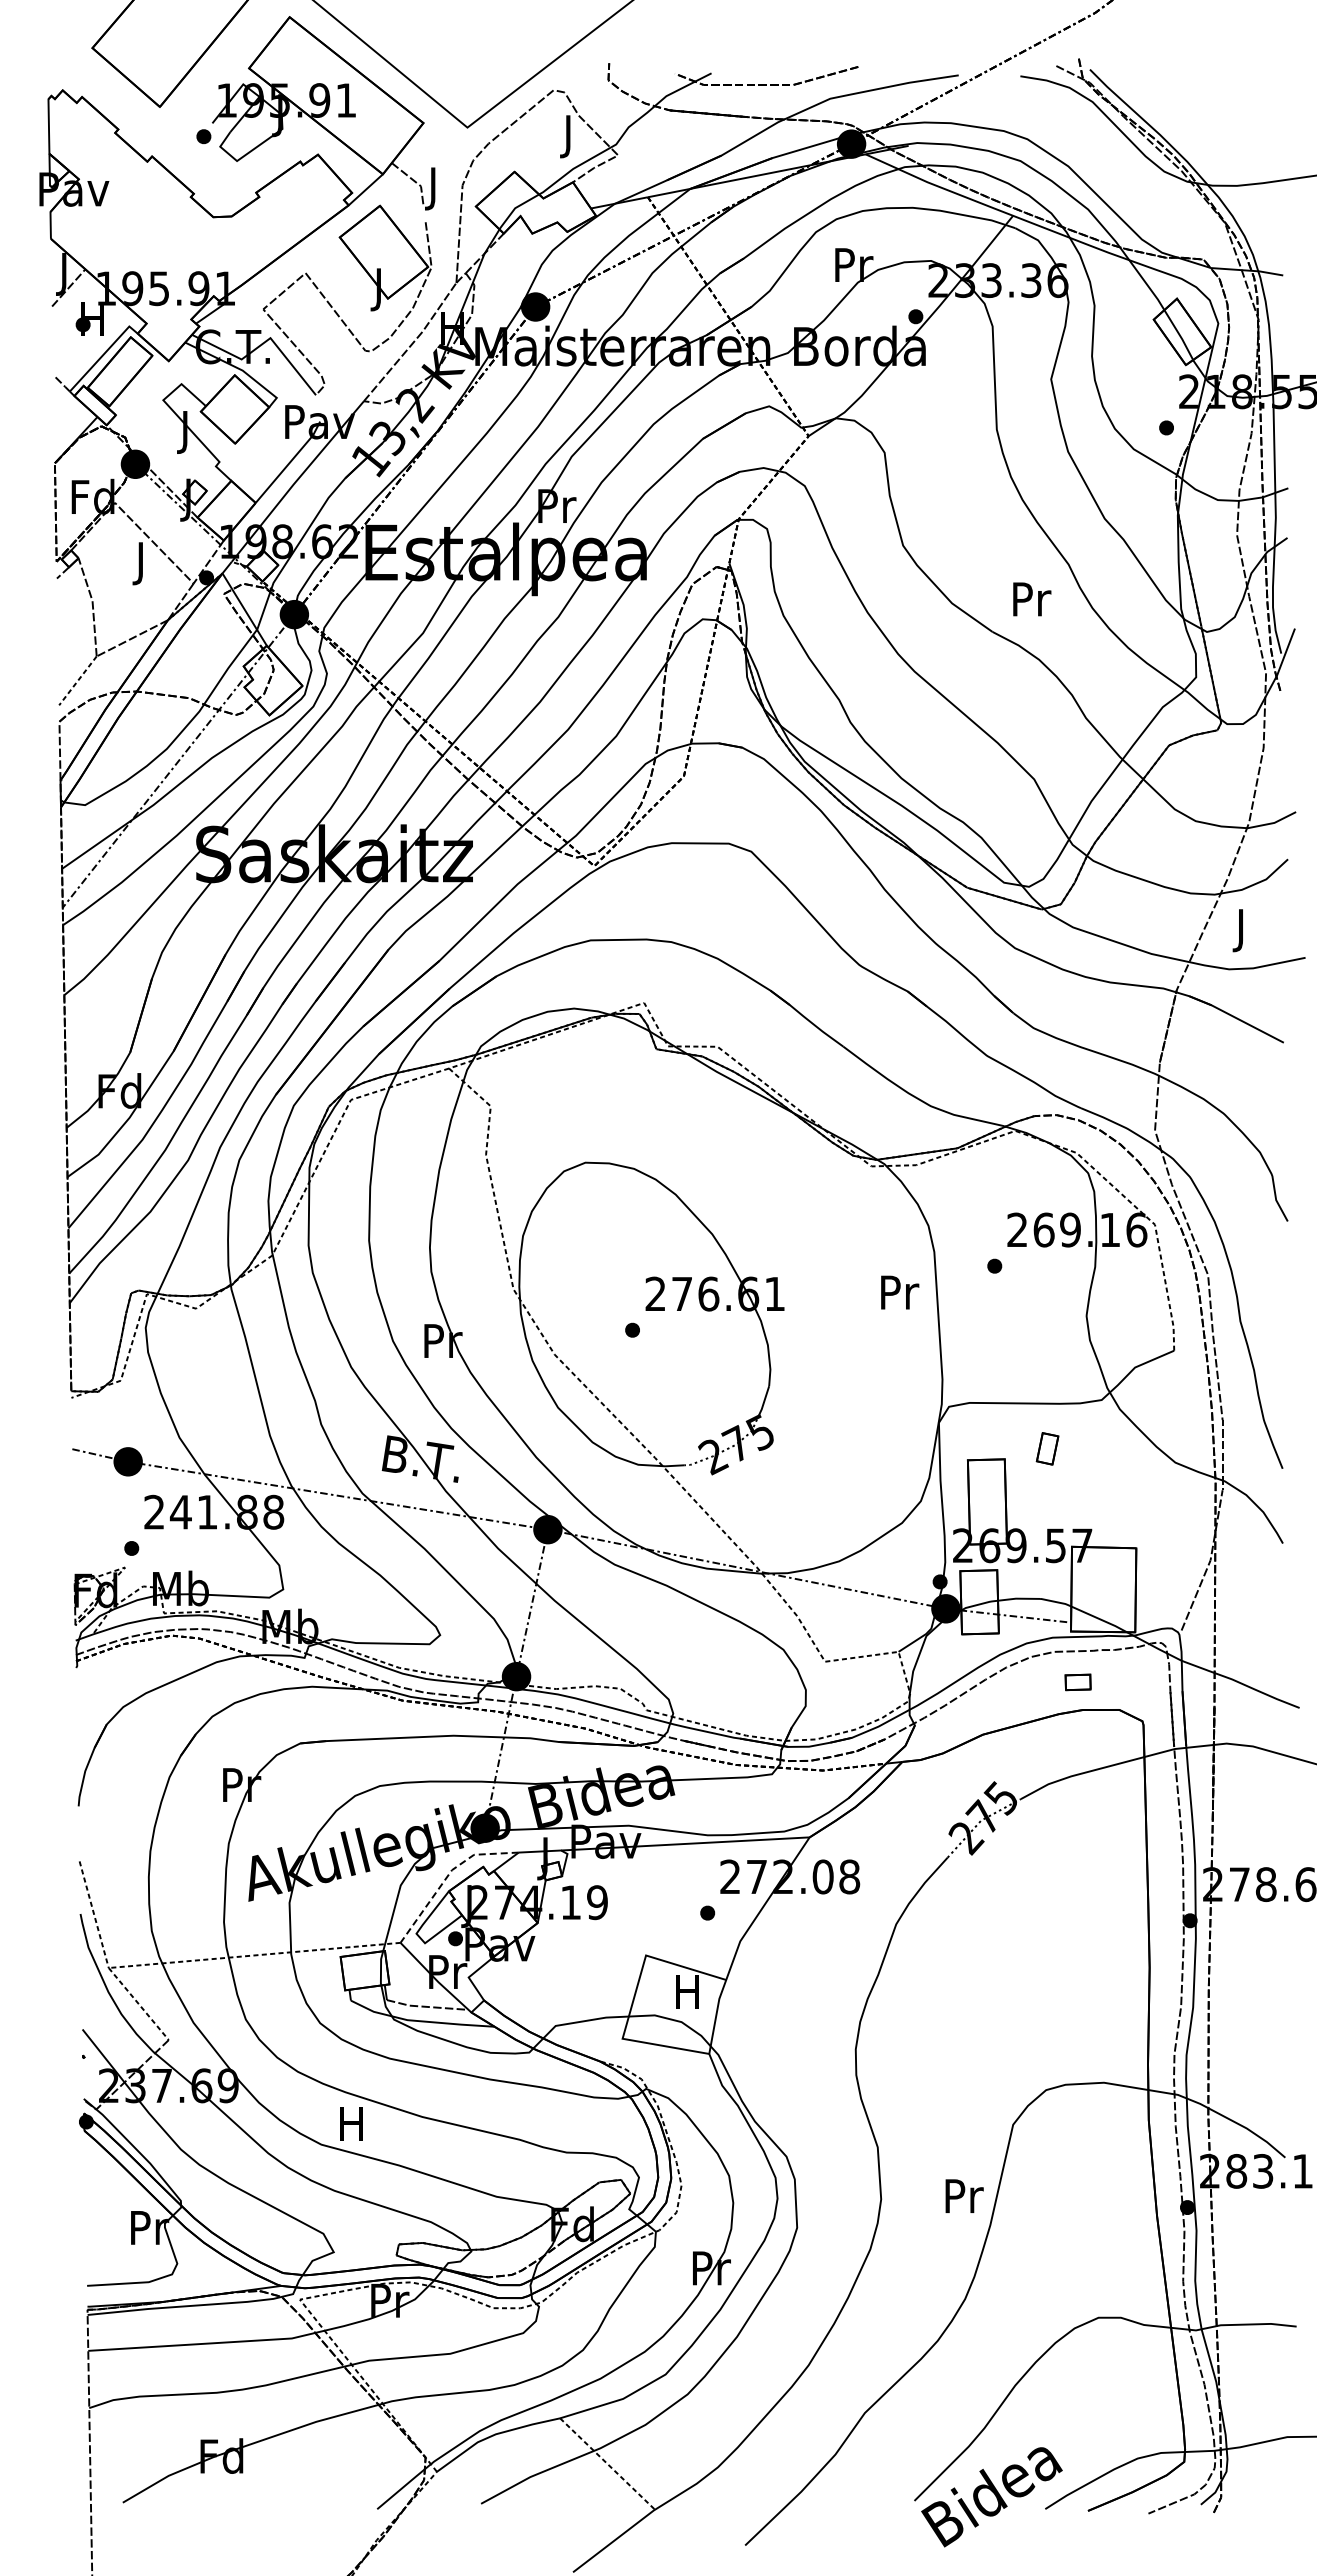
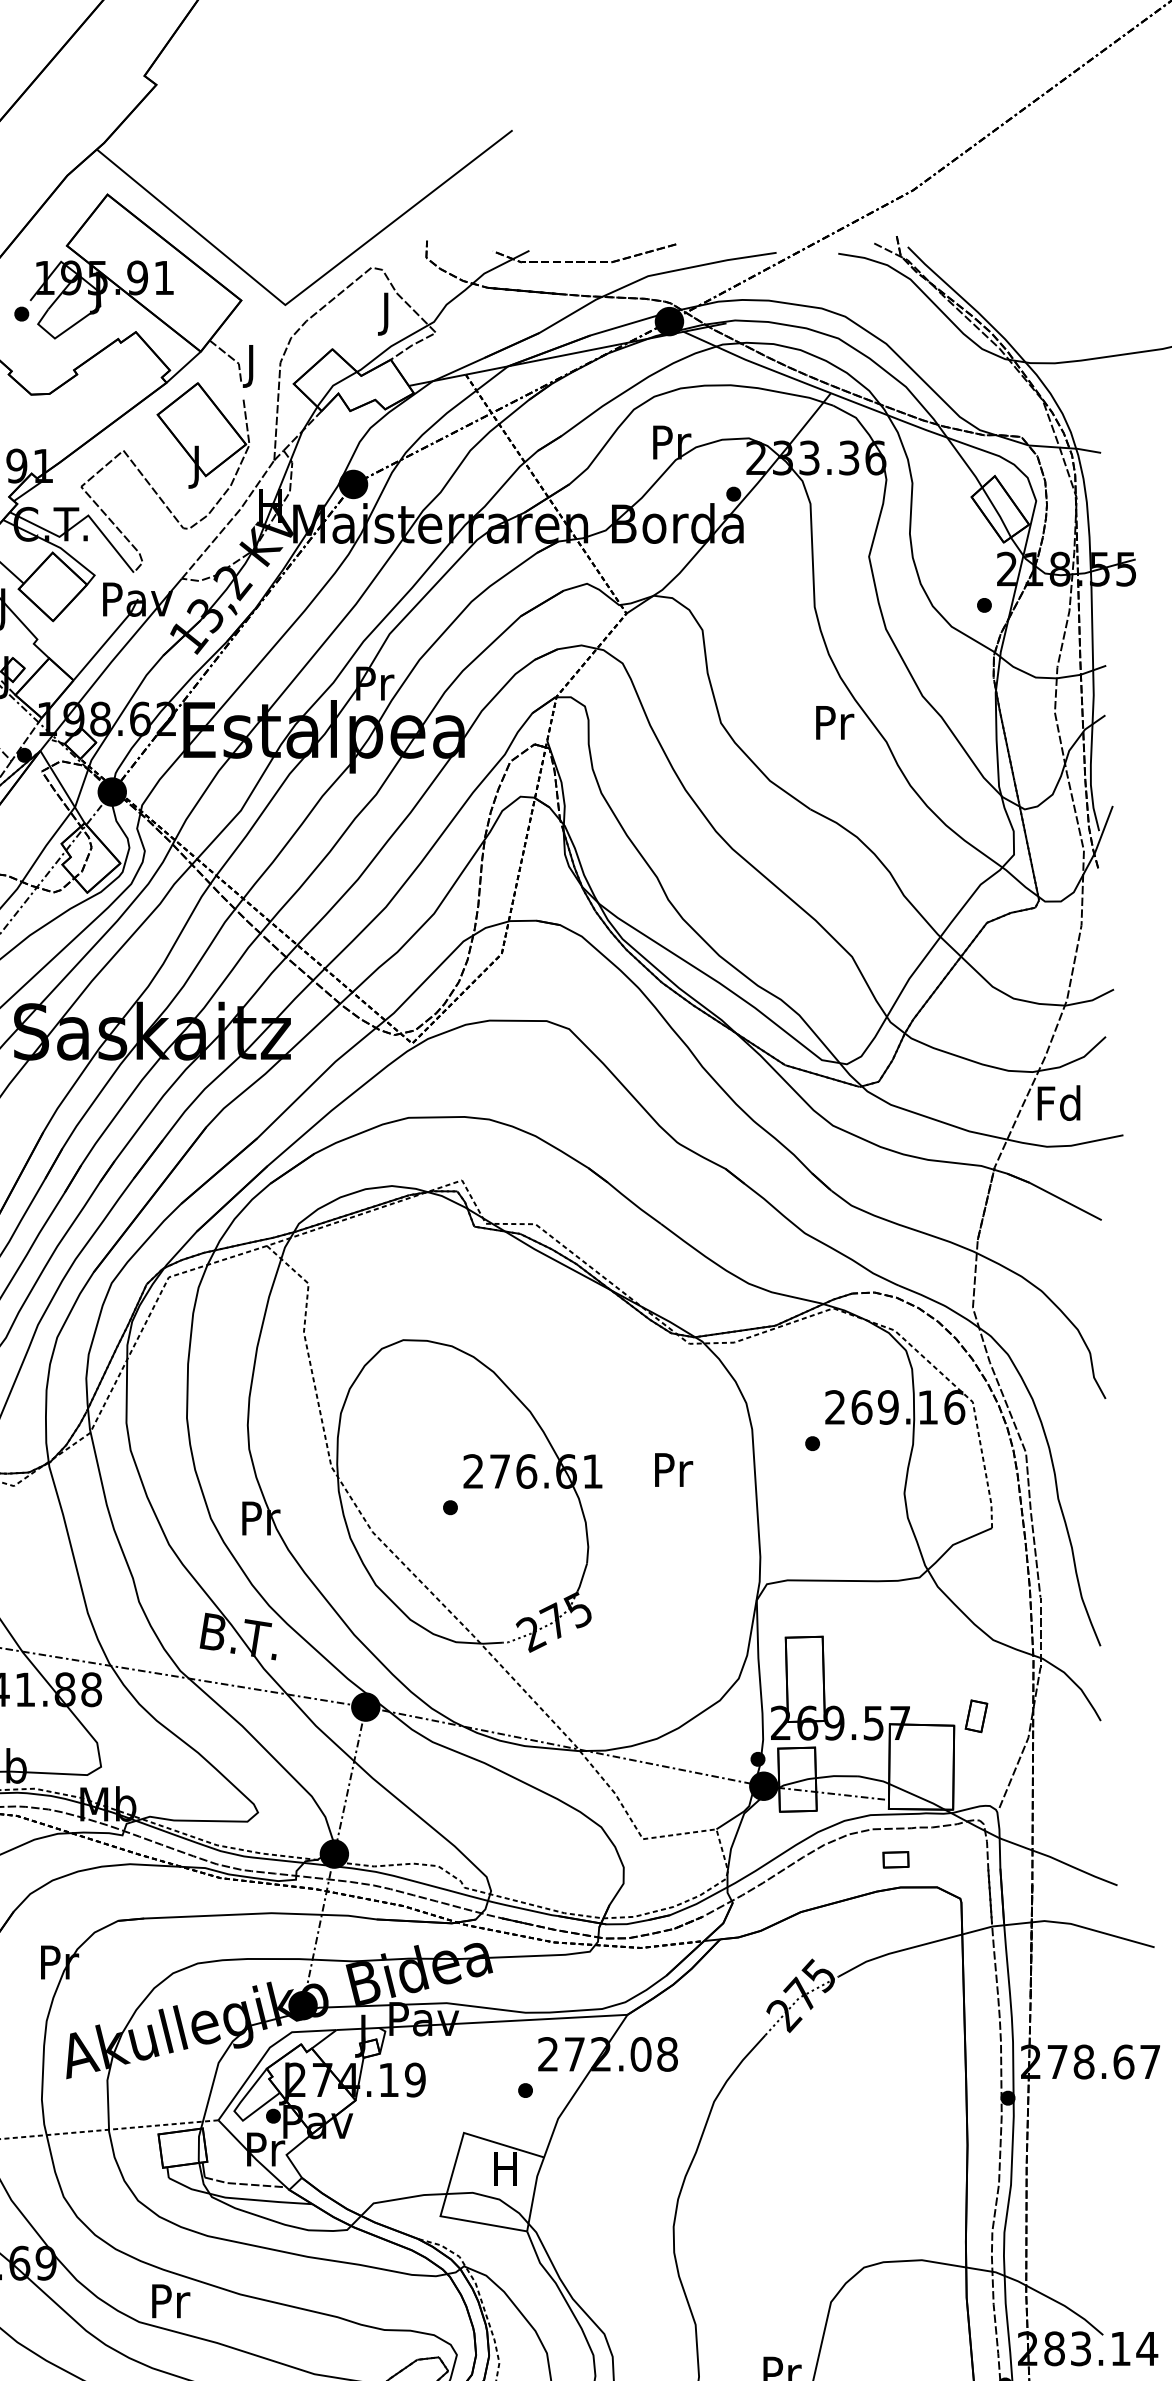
text: (1032, 599) -> (835, 722), moved
text: (1240, 929) -> (1058, 1106), J -> Fd
text: (900, 1292) -> (674, 1469), moved
part: (1047, 1448) -> (976, 1715), moved
line: (447, 1876) -> (265, 2053), dashed -> solid
text: (353, 2123) -> (171, 2300), H -> Pr

